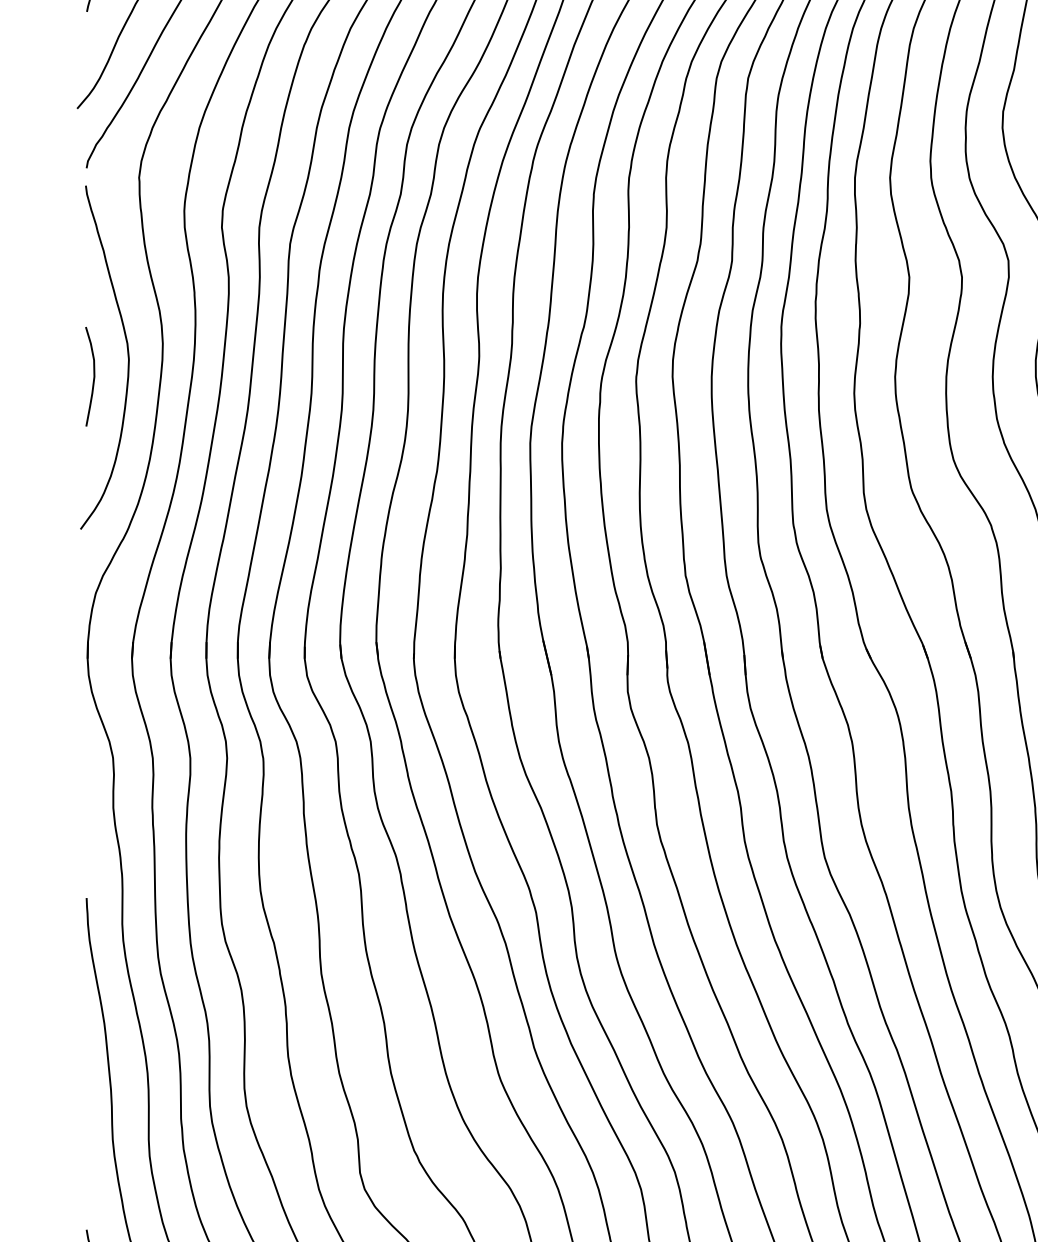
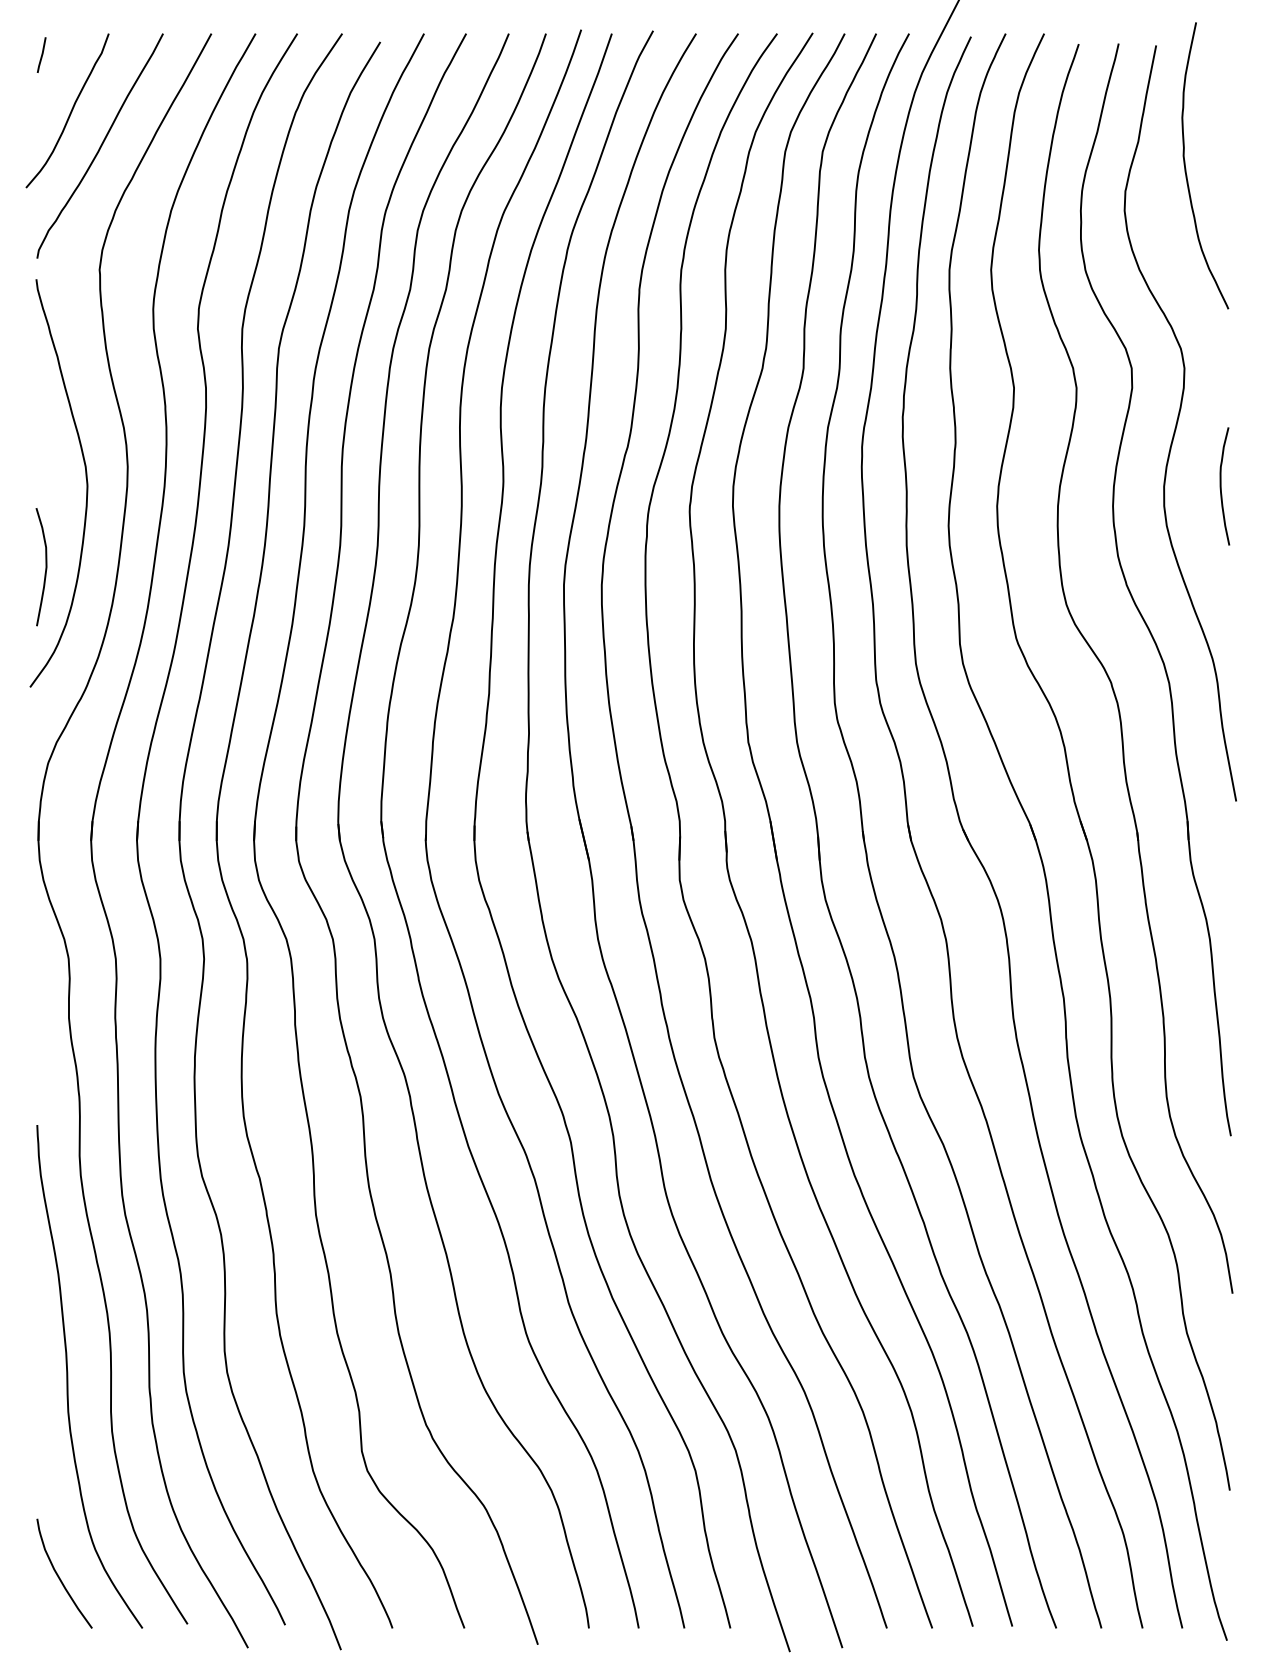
curve: (93, 377) -> (45, 567), moved

